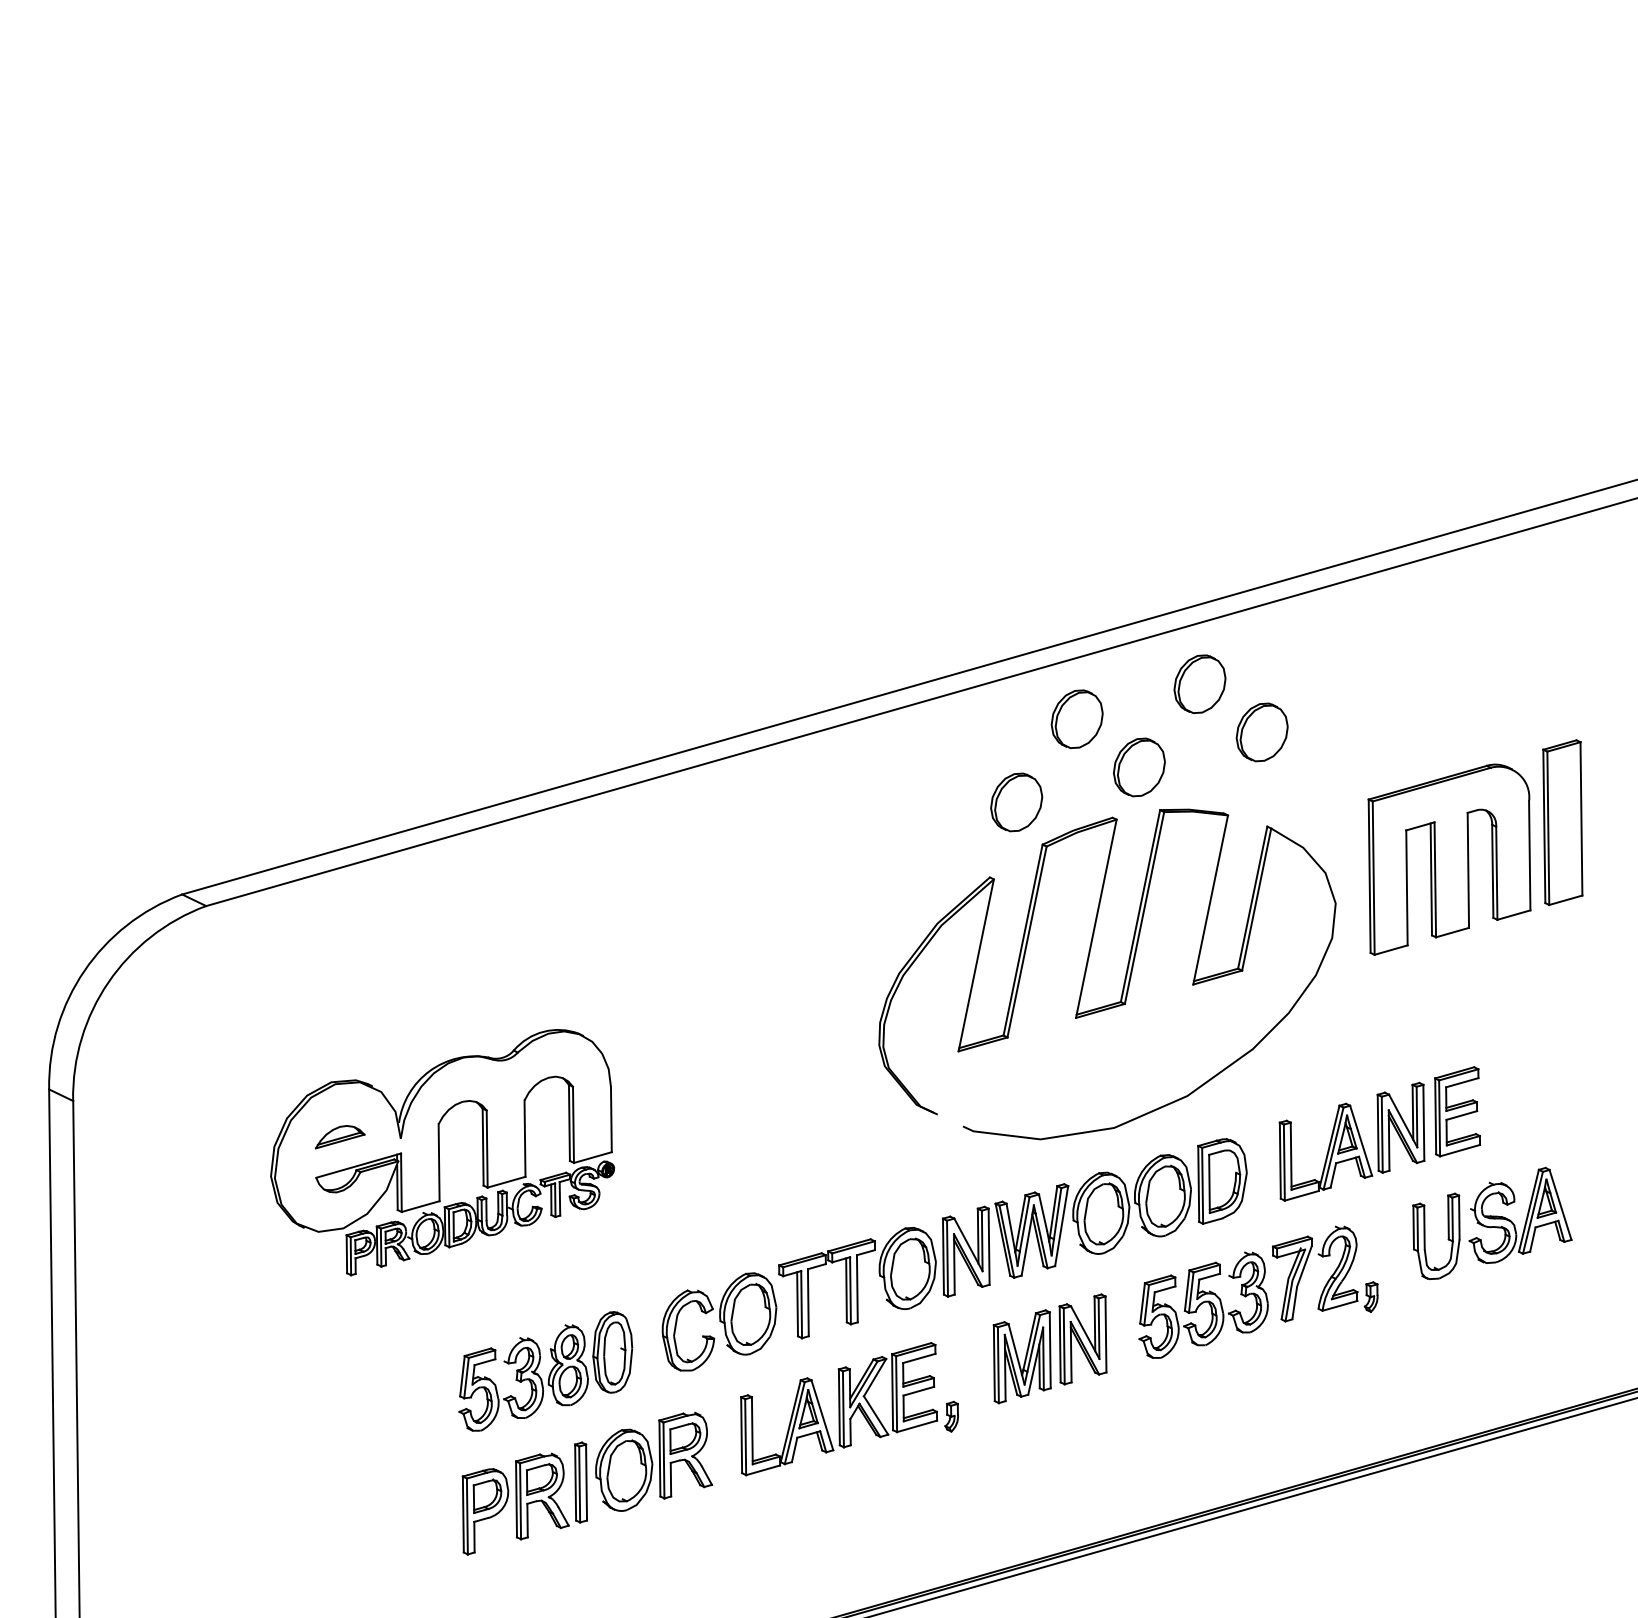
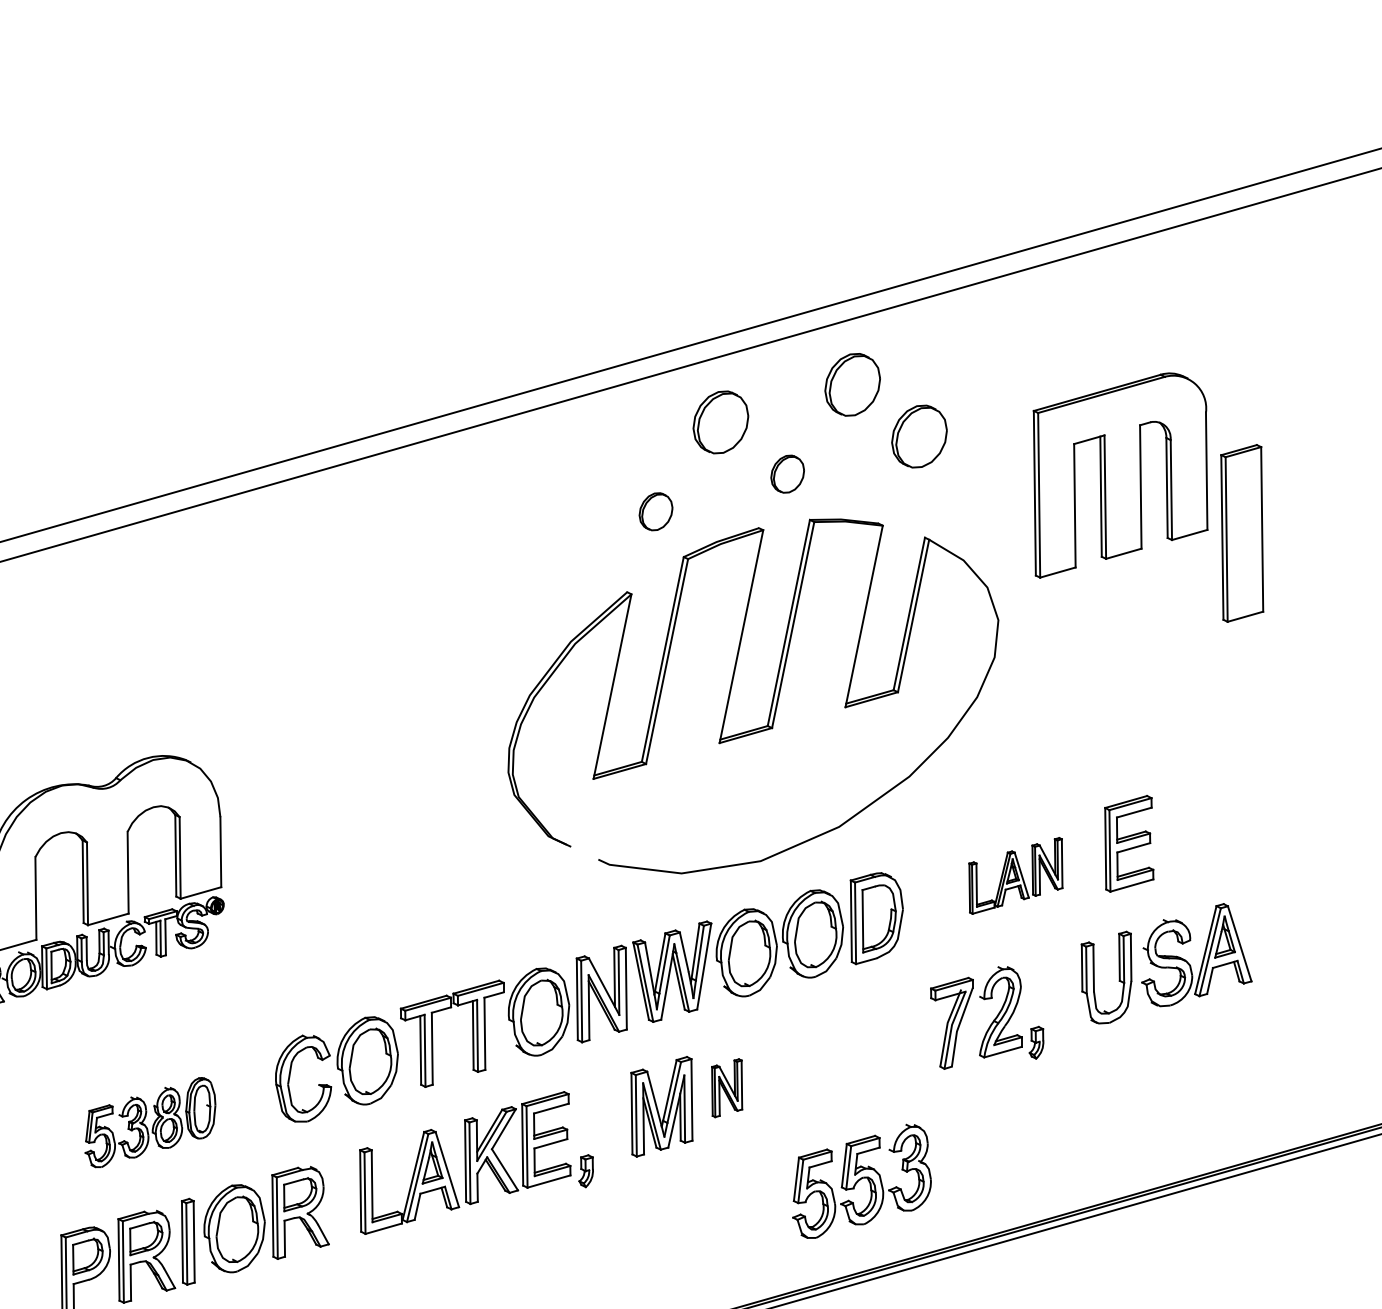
part: (1139, 767) -> (787, 474), size x0.6
part: (1016, 802) -> (655, 511), size x0.6
part: (1449, 859) -> (1120, 475), moved
part: (1351, 1141) -> (1015, 875), size x0.6
part: (1203, 1304) -> (861, 1180), moved
part: (1082, 1339) -> (726, 1088), size x0.6
part: (545, 1371) -> (150, 1122), size x0.7

